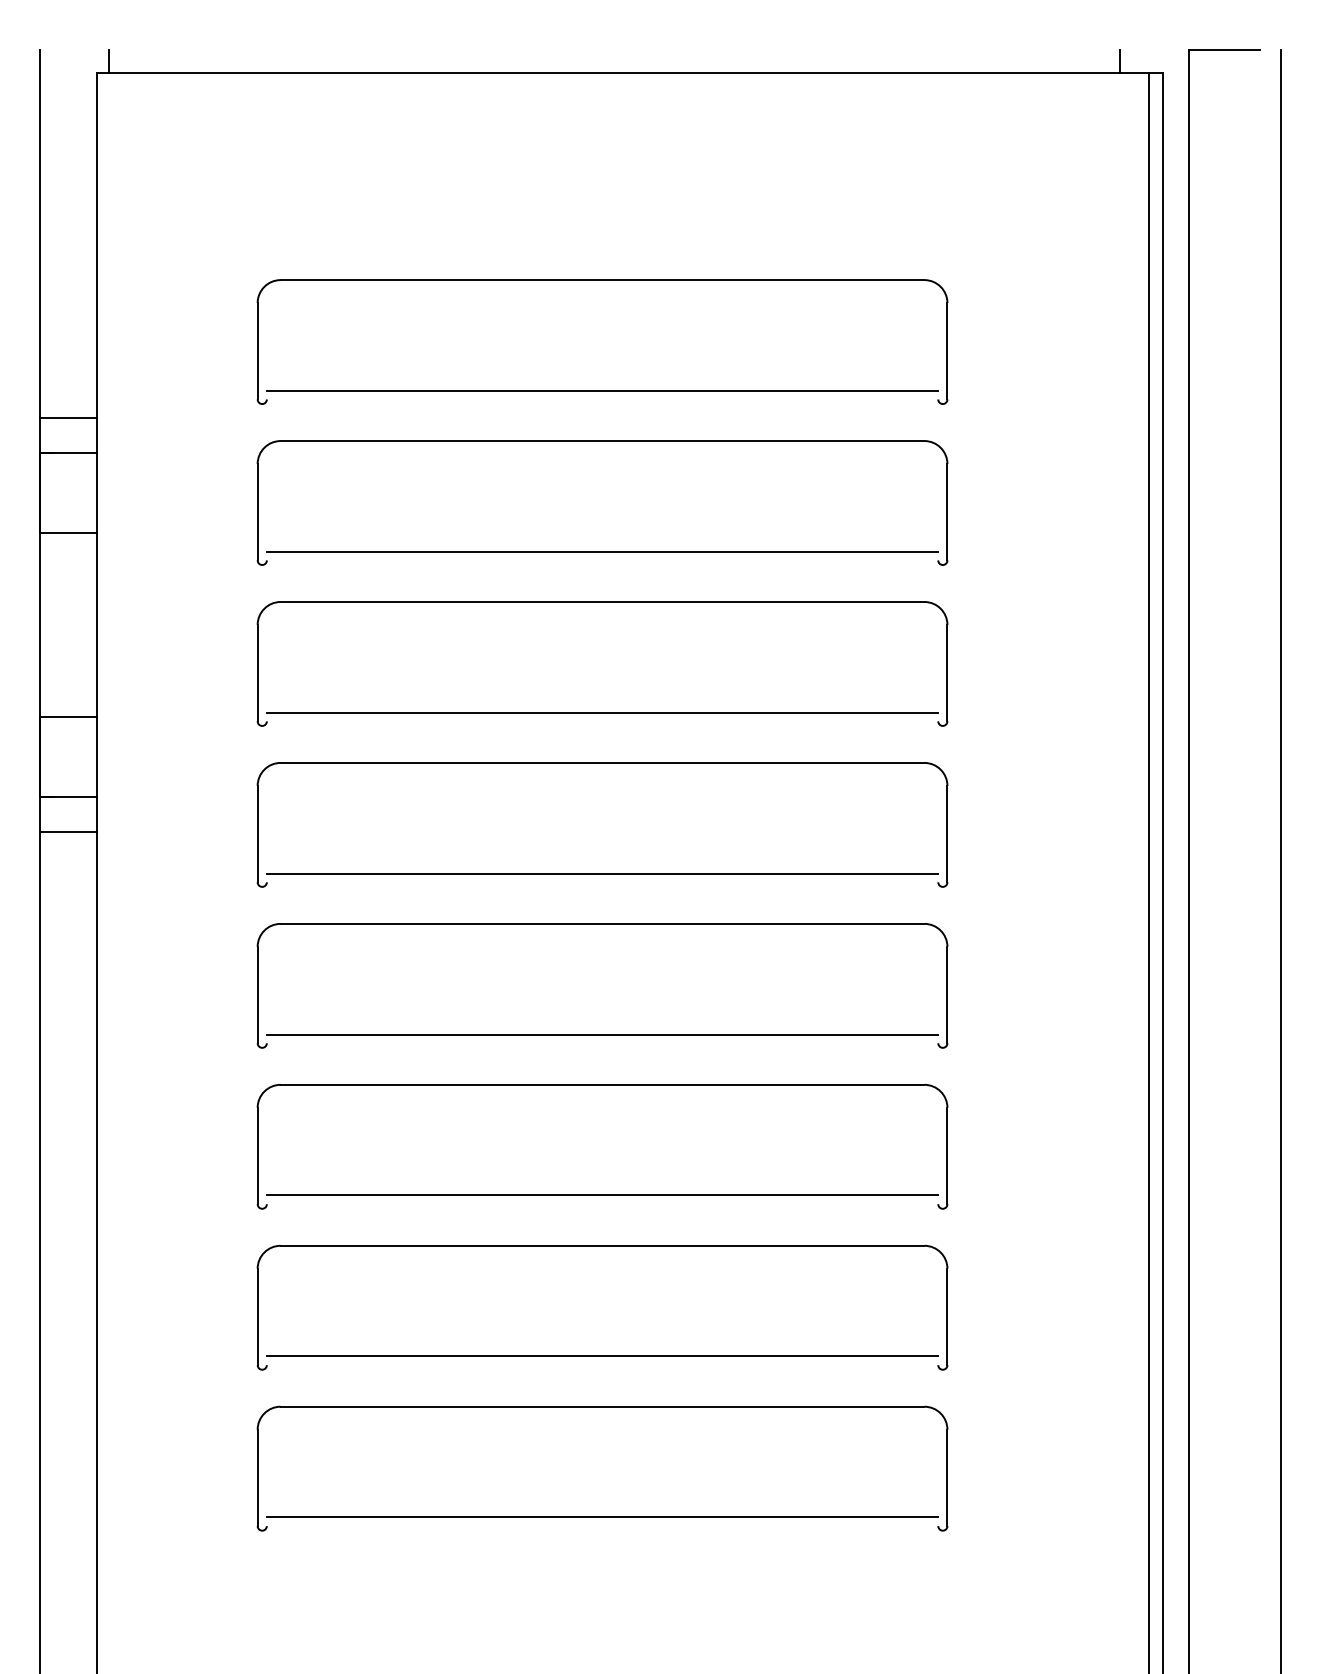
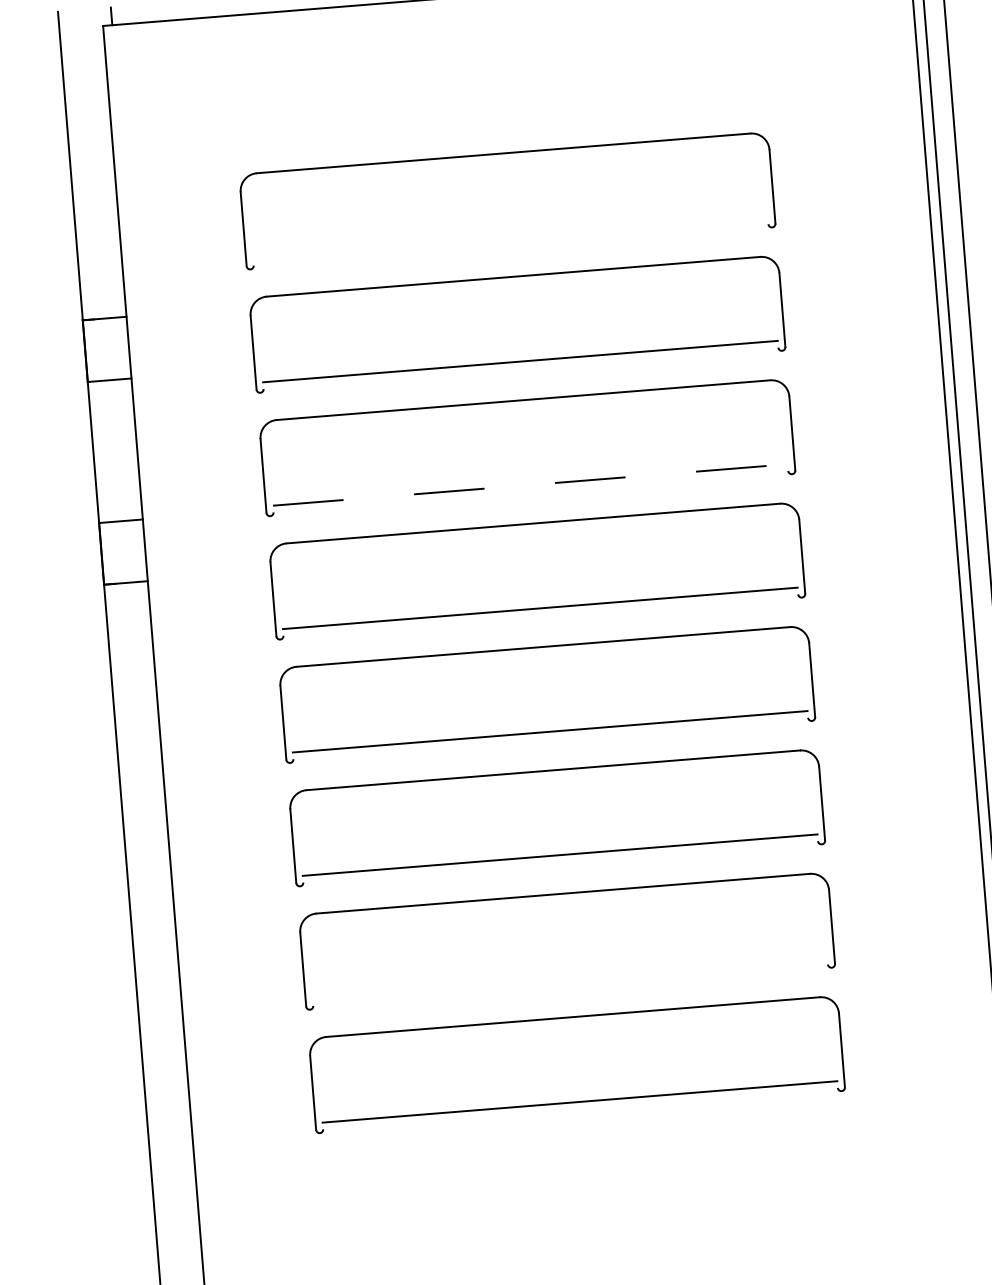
line: (602, 390) -> (510, 238), removed
line: (67, 418) -> (102, 292), removed
line: (602, 712) -> (530, 484), solid -> dashed
line: (67, 831) -> (127, 609), removed
line: (602, 1356) -> (570, 978), removed

